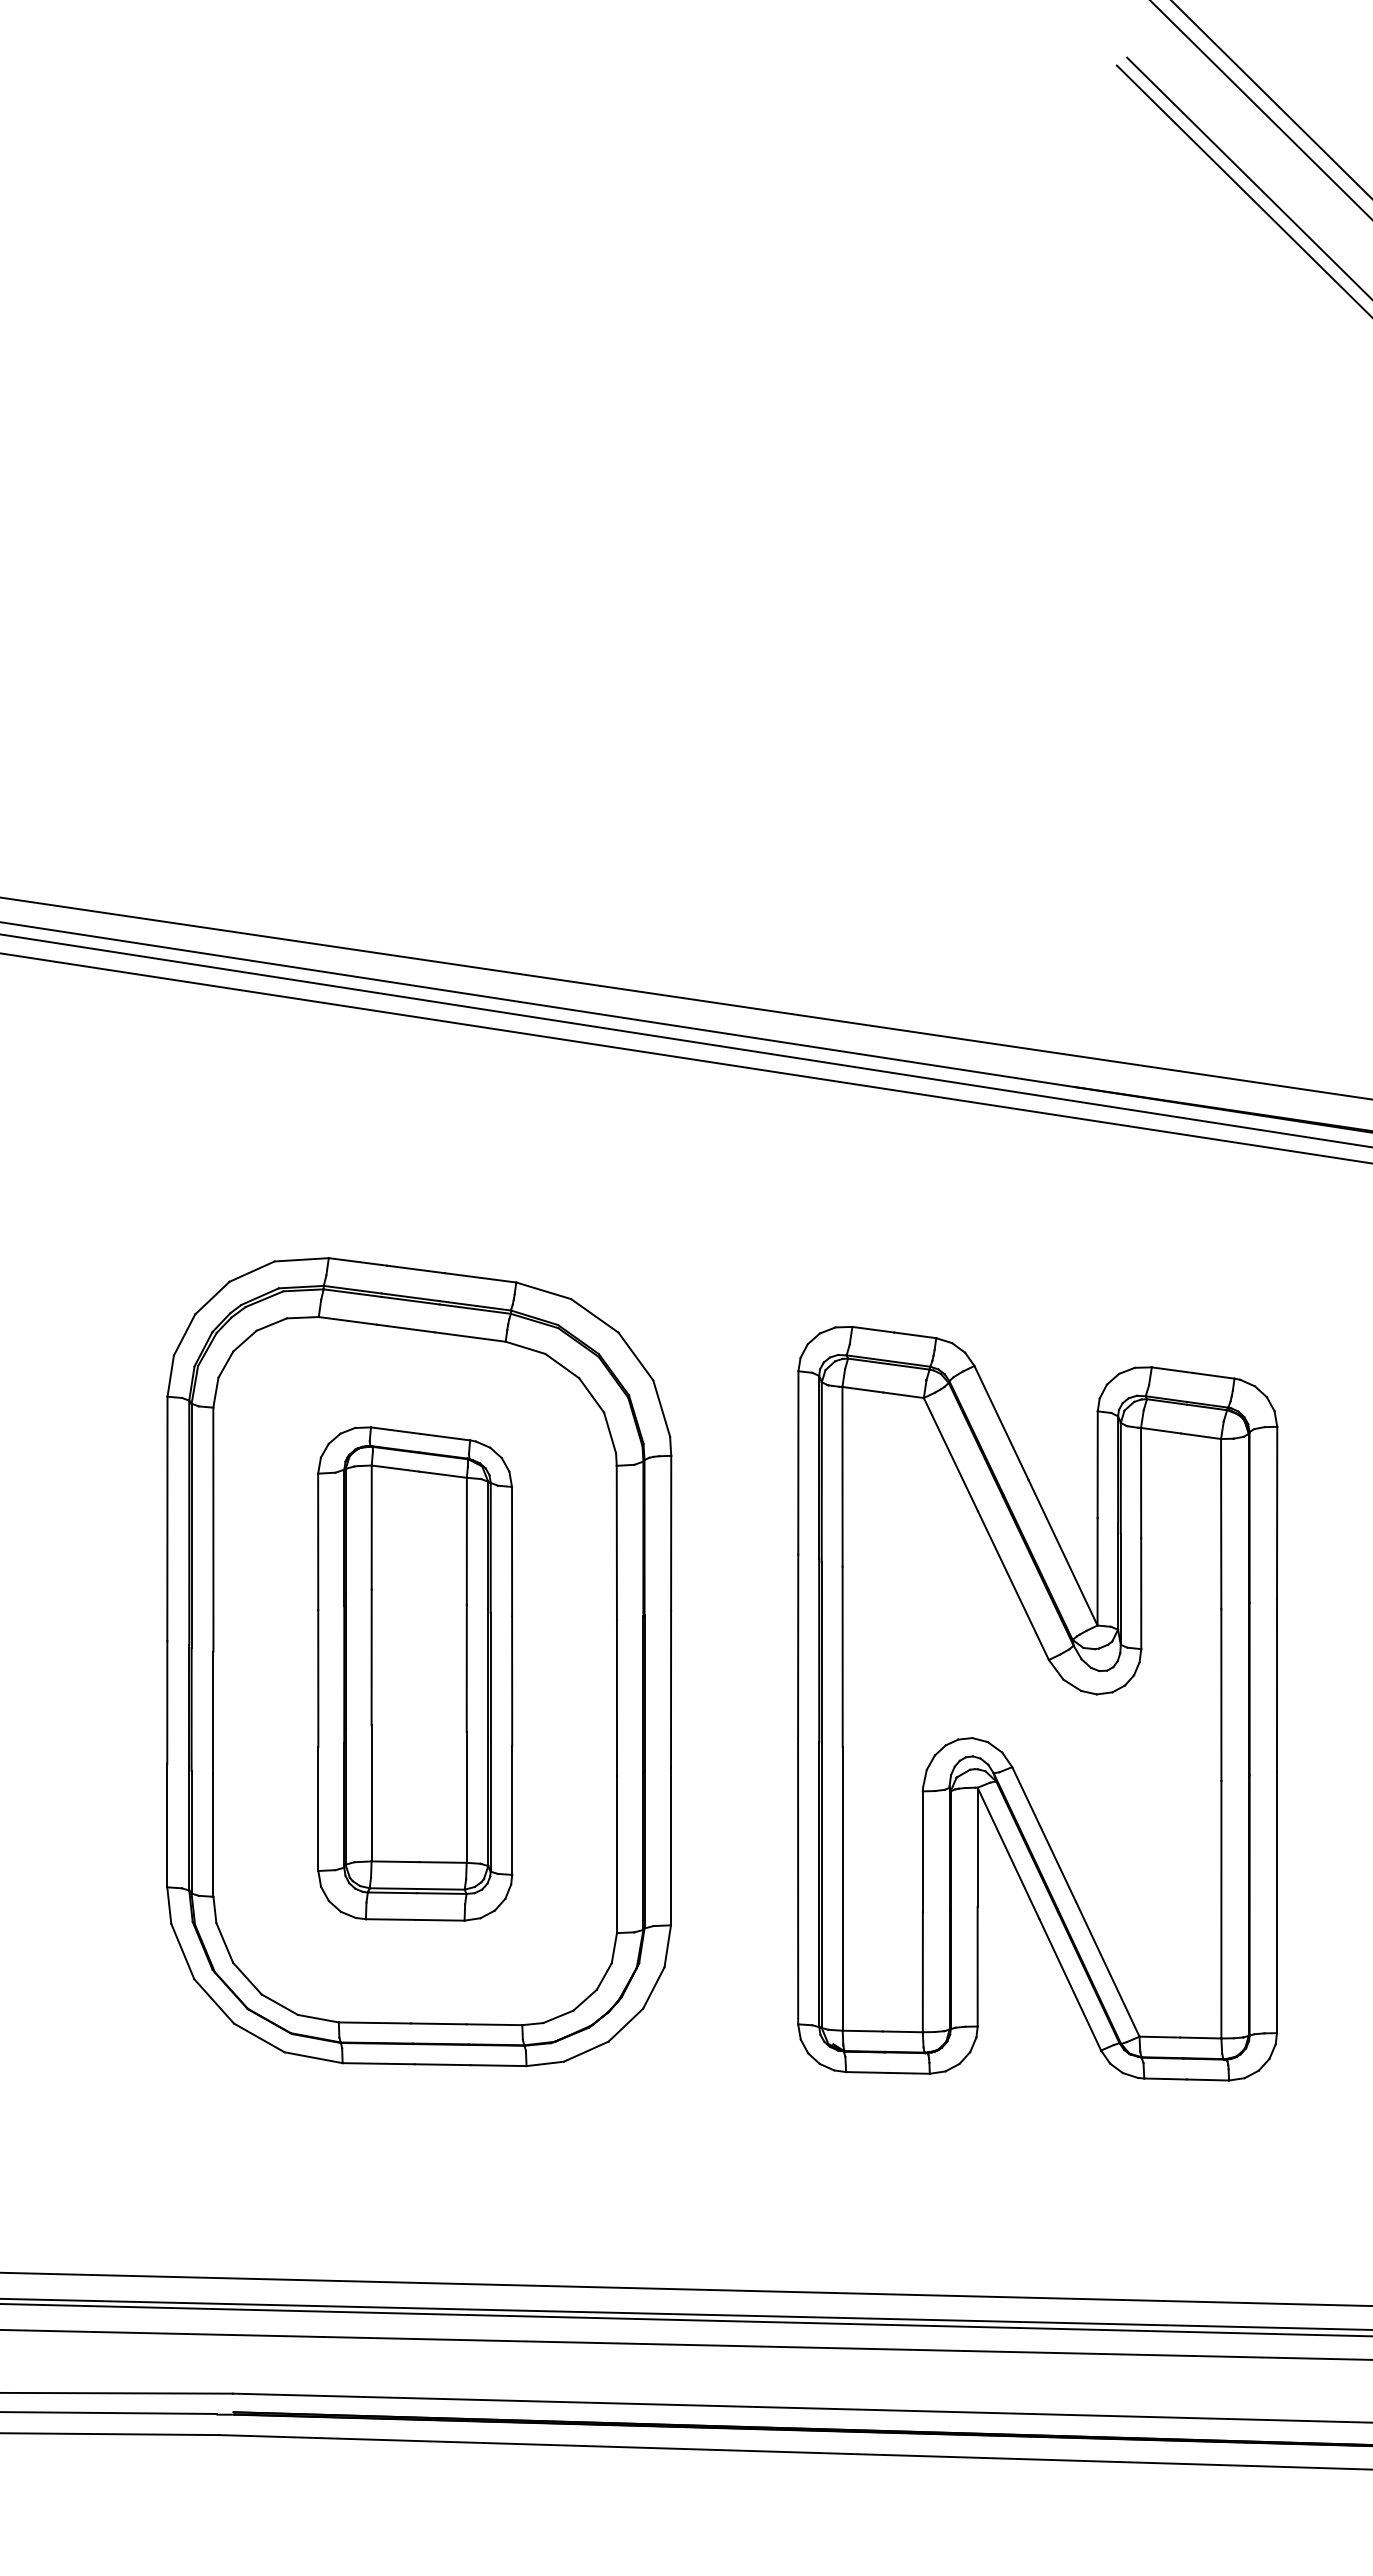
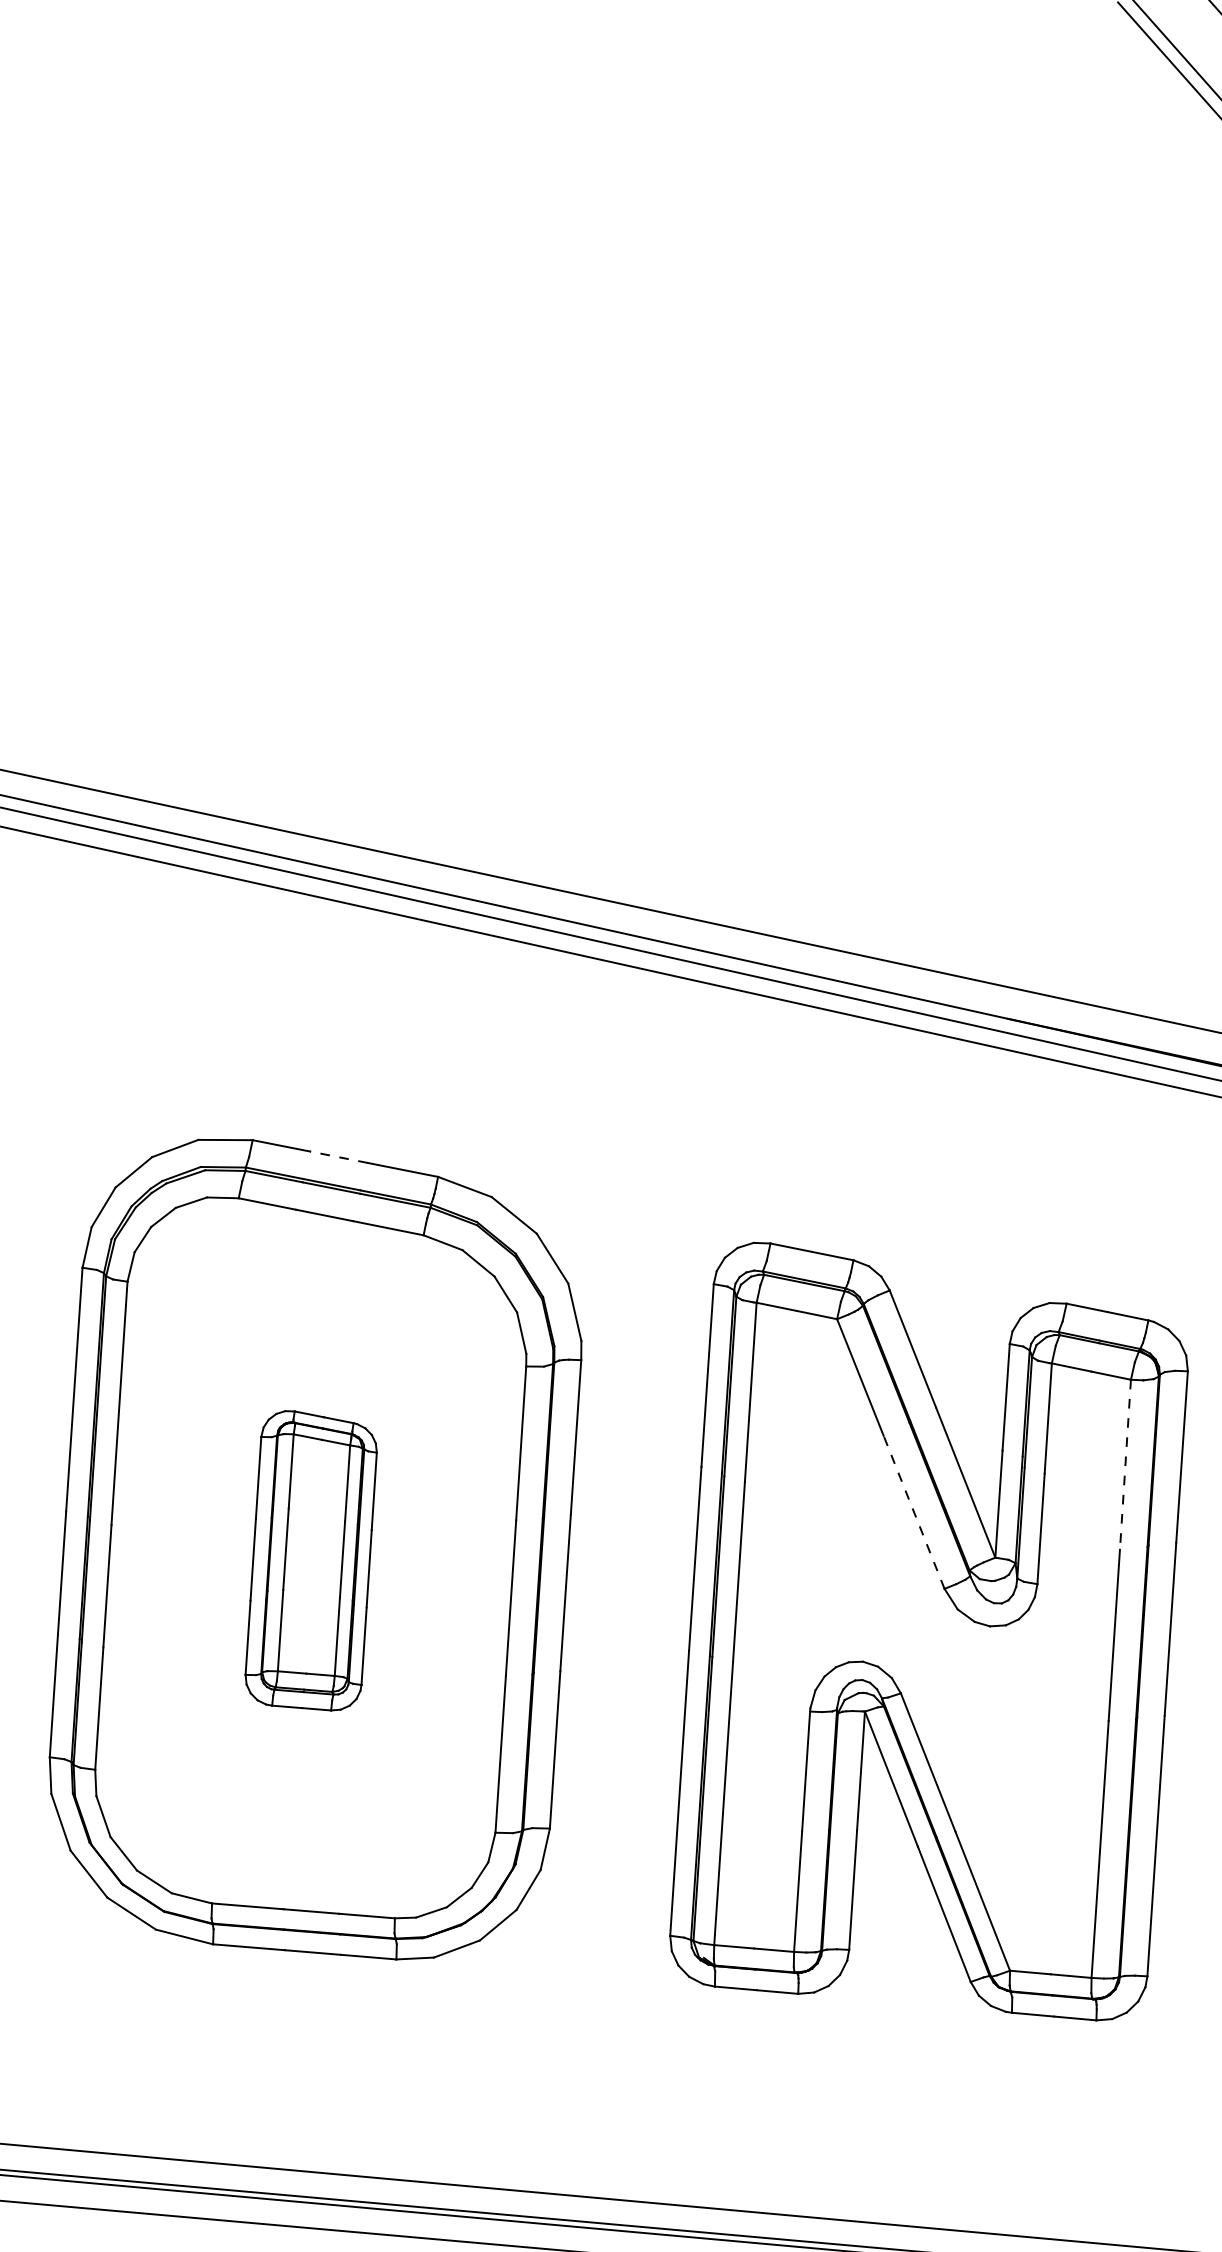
line: (415, 1269) -> (338, 1157), solid -> dashed
line: (1221, 1524) -> (1125, 1465), solid -> dashed
line: (1013, 1585) -> (914, 1512), solid -> dashed
part: (415, 1673) -> (311, 1560), size x0.6

